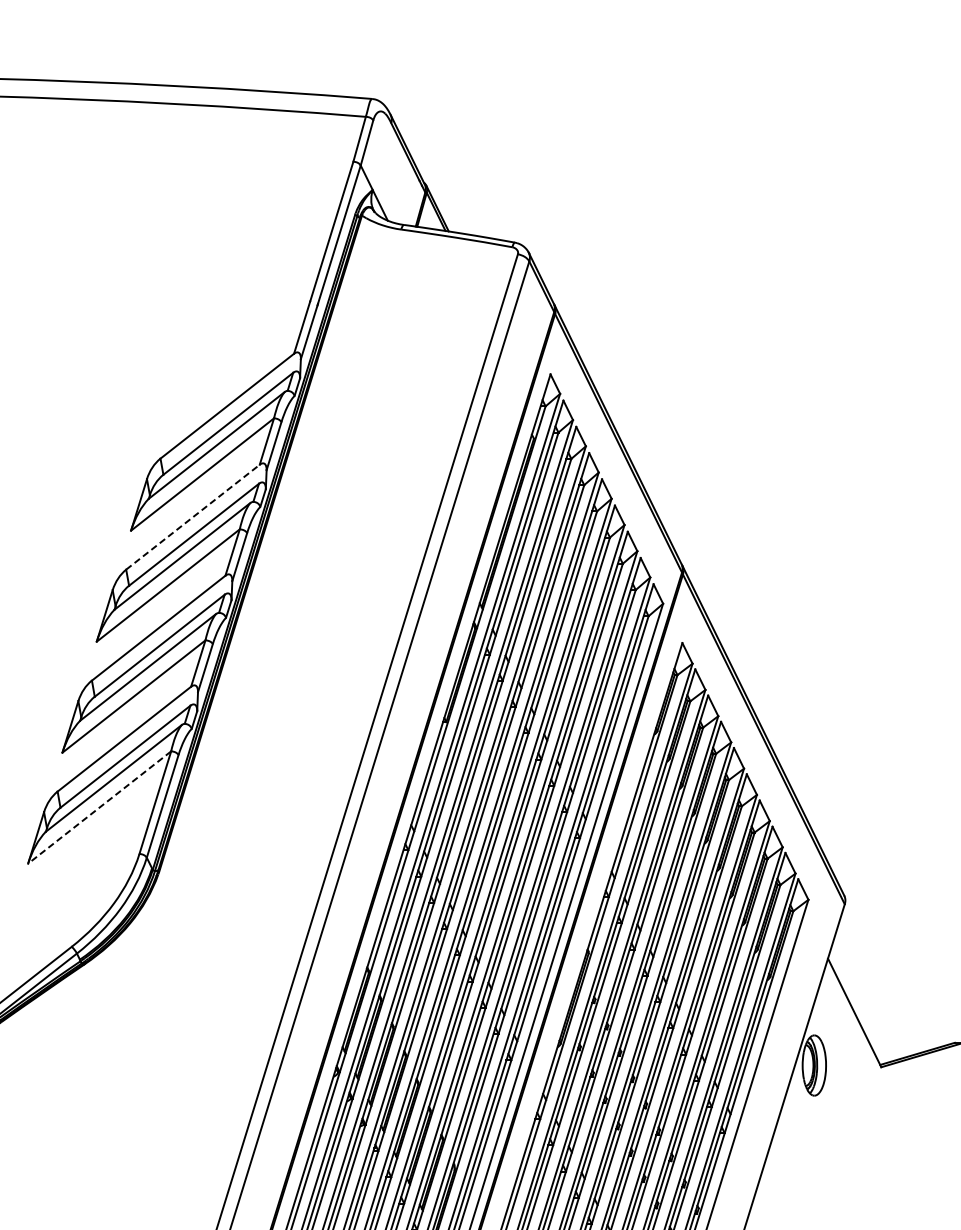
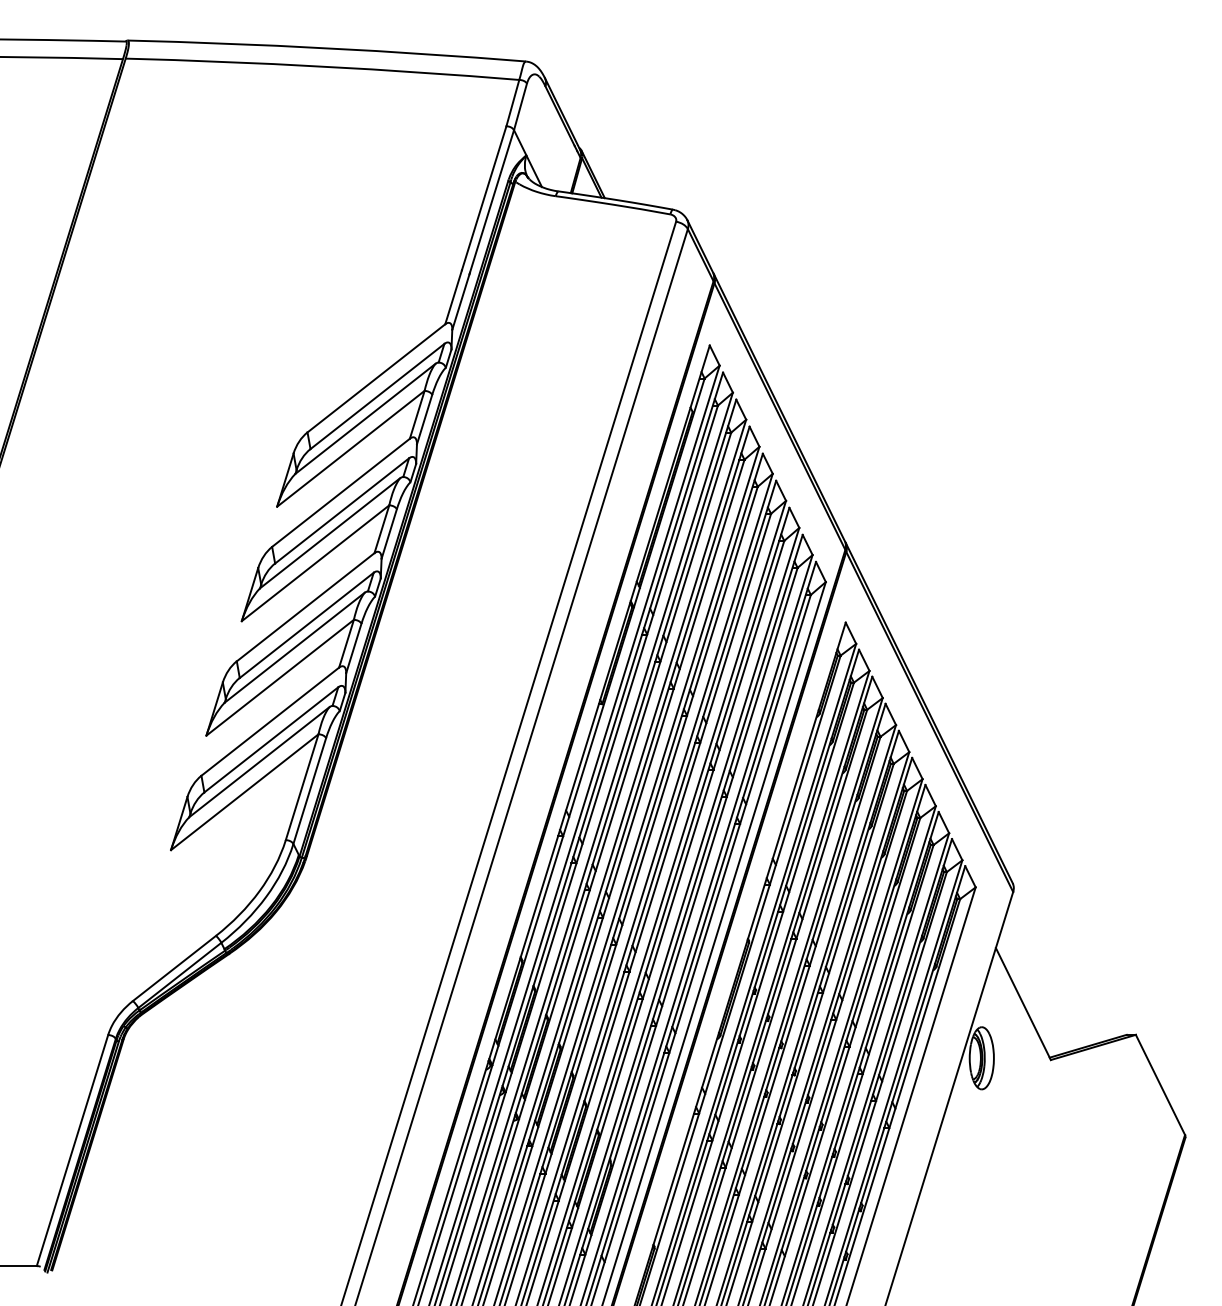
line: (193, 516) -> (341, 492), dashed -> solid
line: (99, 807) -> (244, 792), dashed -> solid

